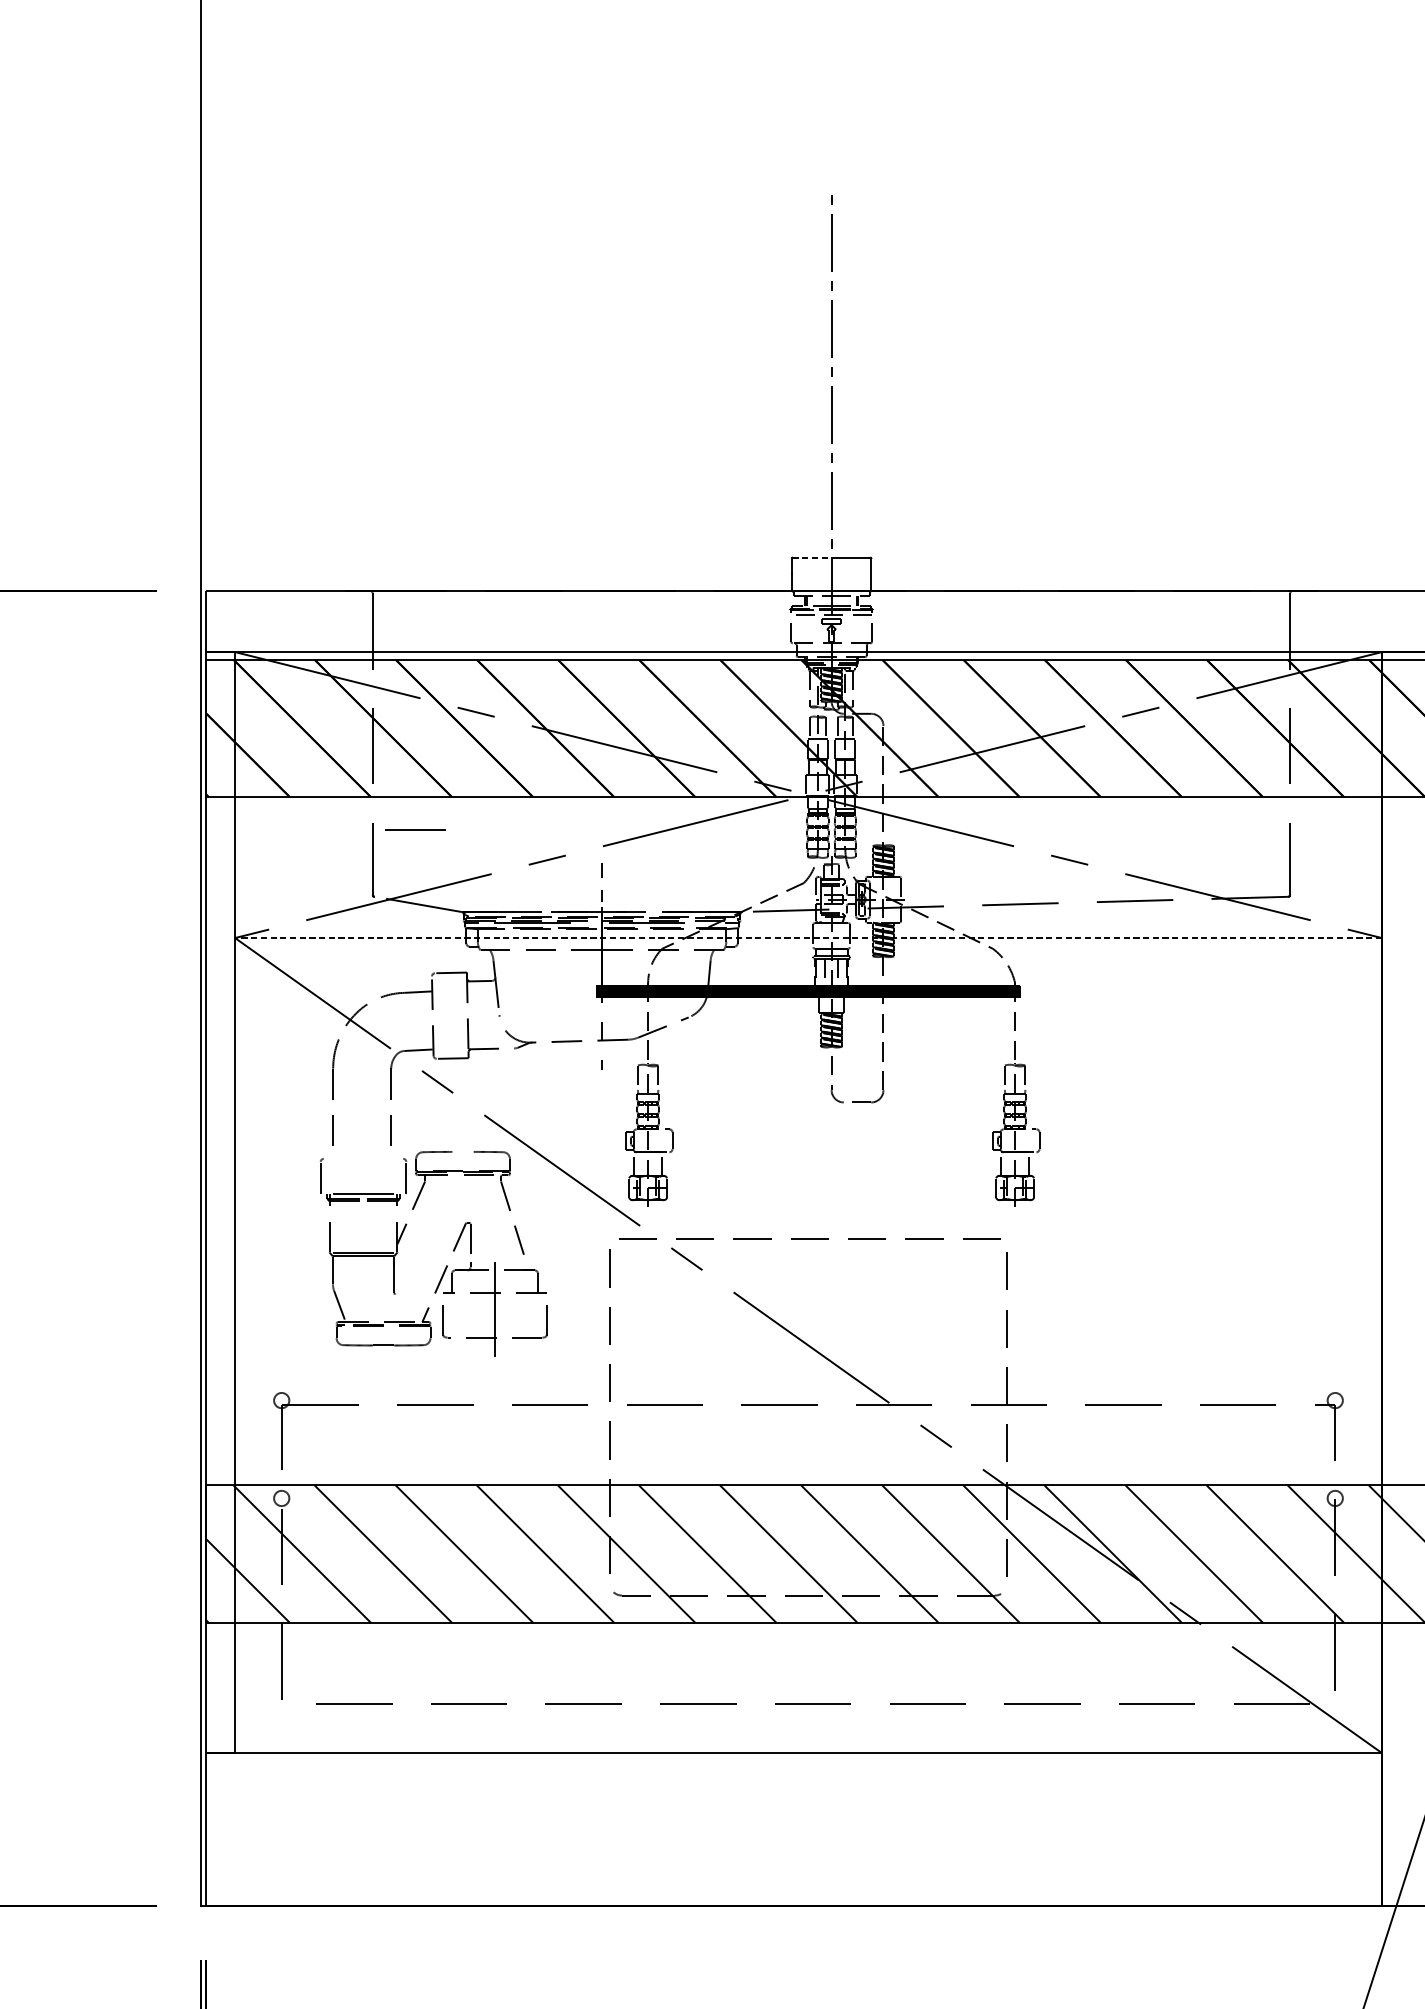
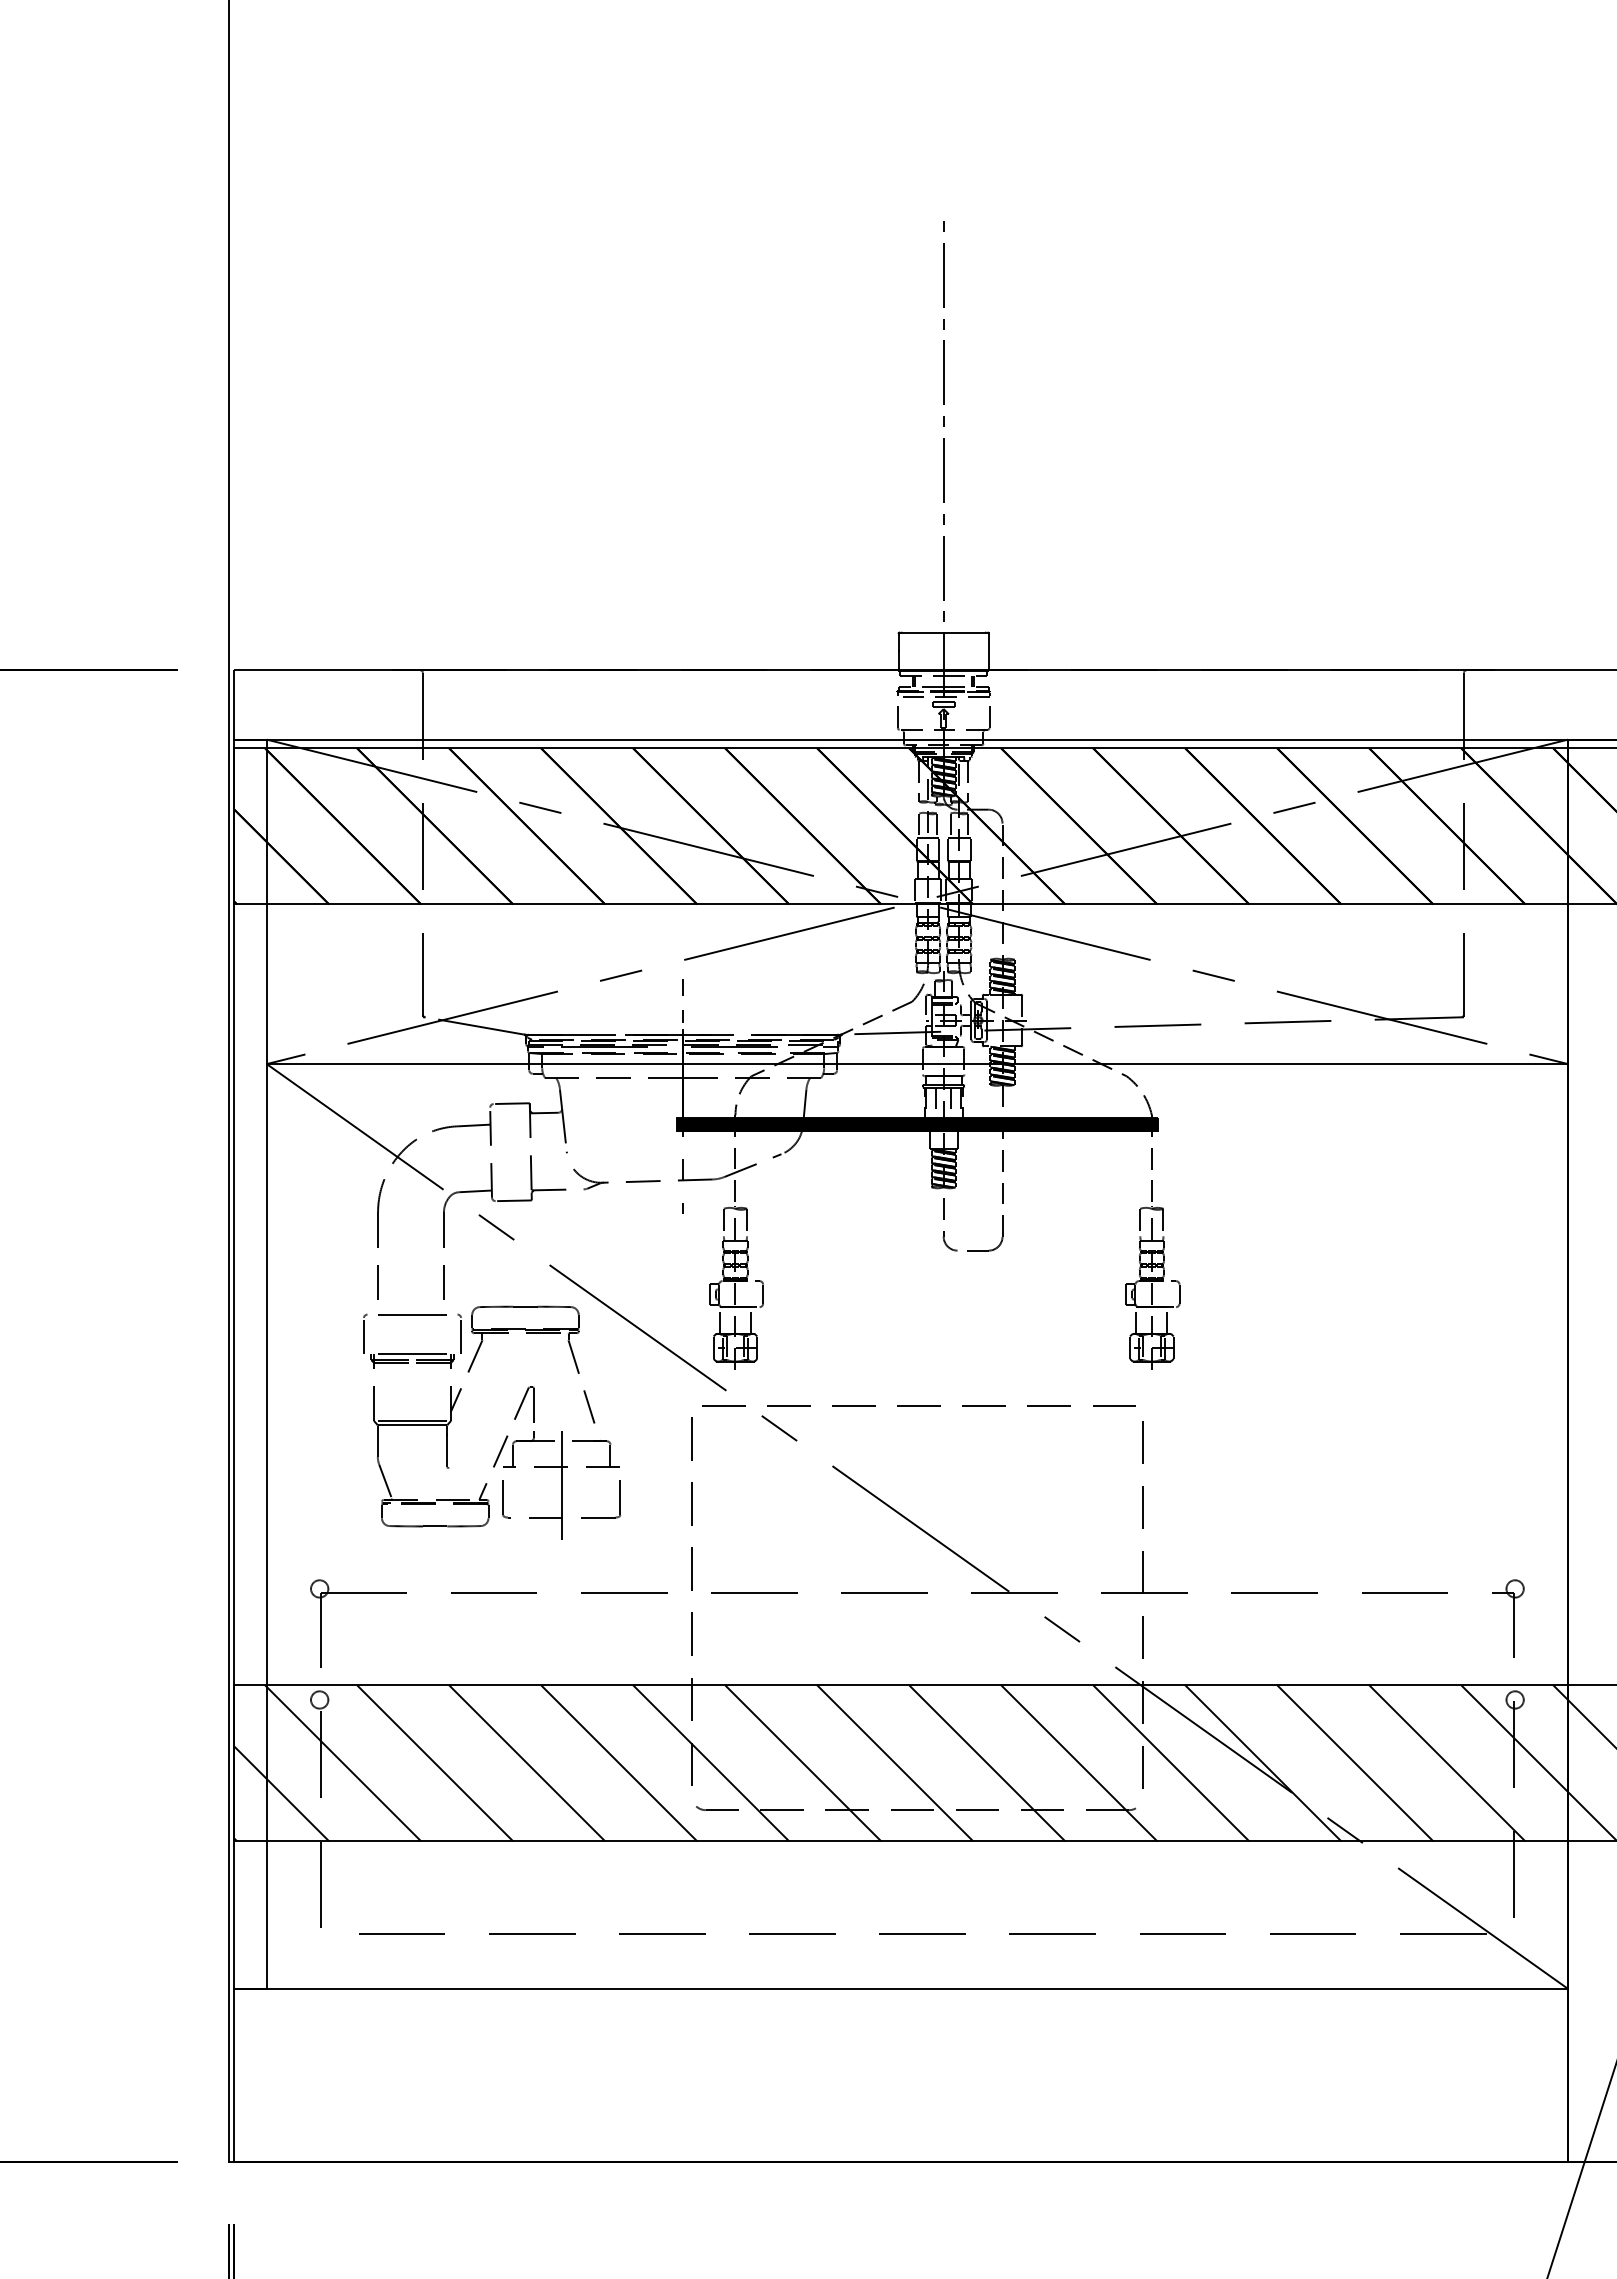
line: (812, 557) -> (921, 632), dashed -> solid
line: (415, 830) -> (412, 1314), moved
line: (808, 938) -> (917, 1064), dashed -> solid
line: (463, 1151) -> (525, 1306), added

